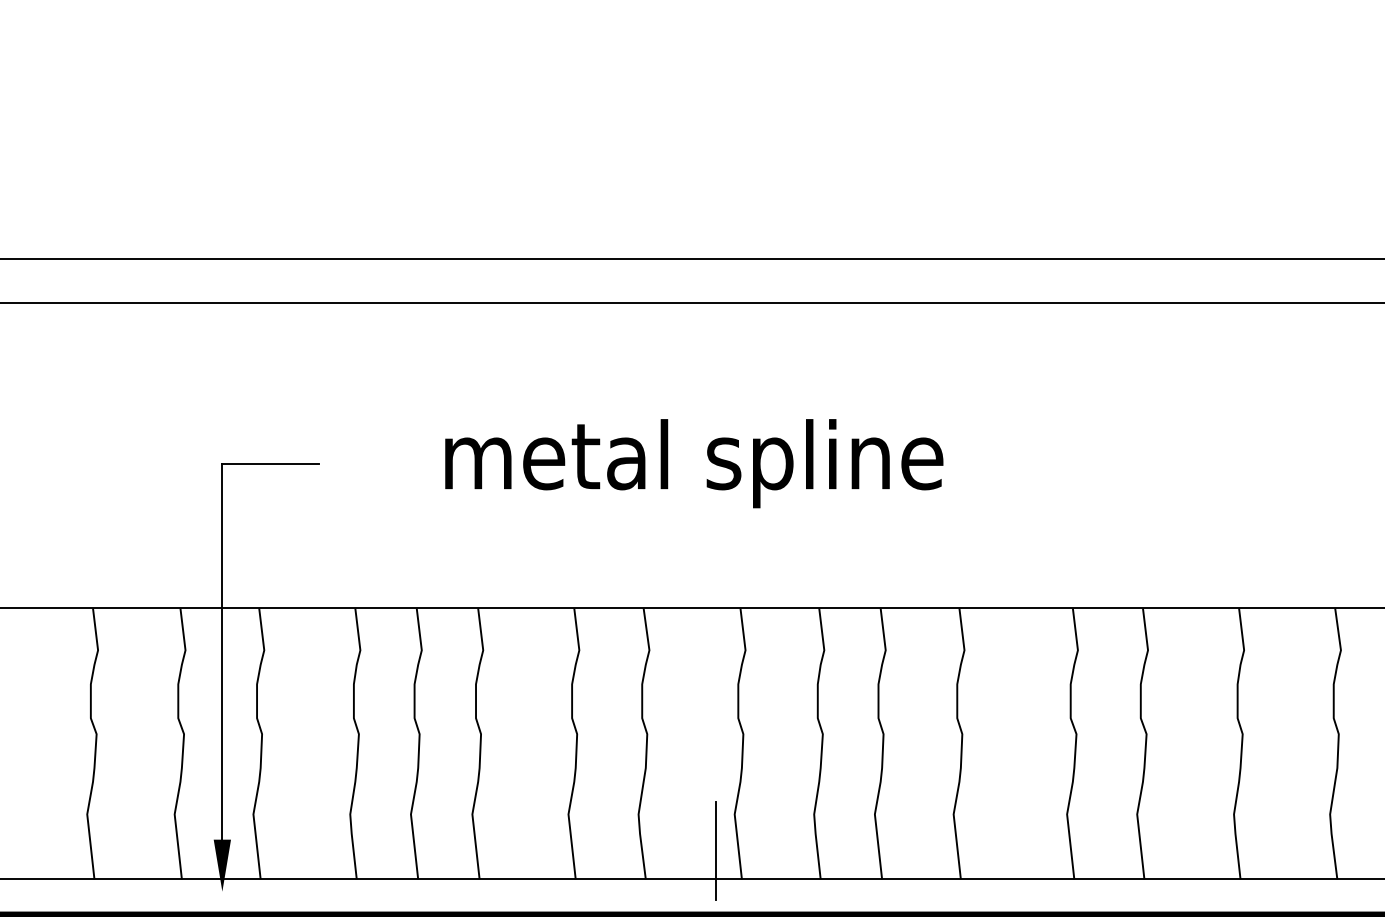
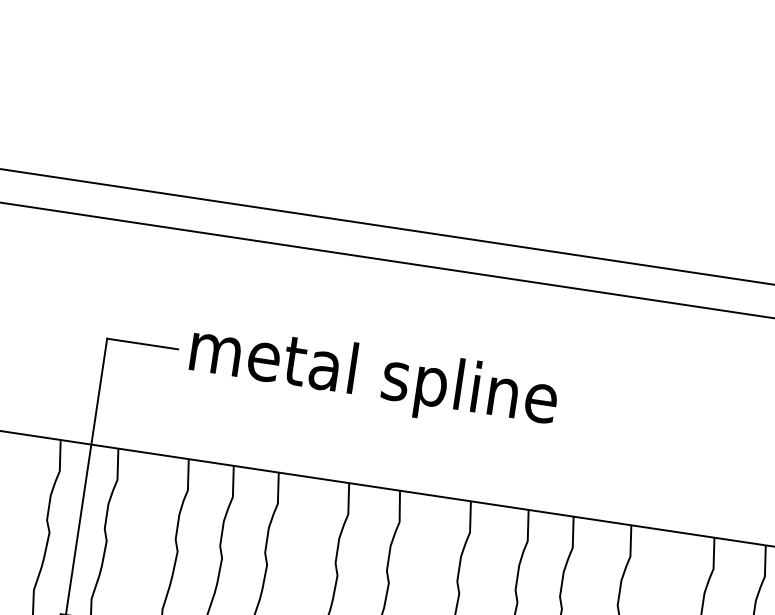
text: (694, 463) -> (373, 378), moved

